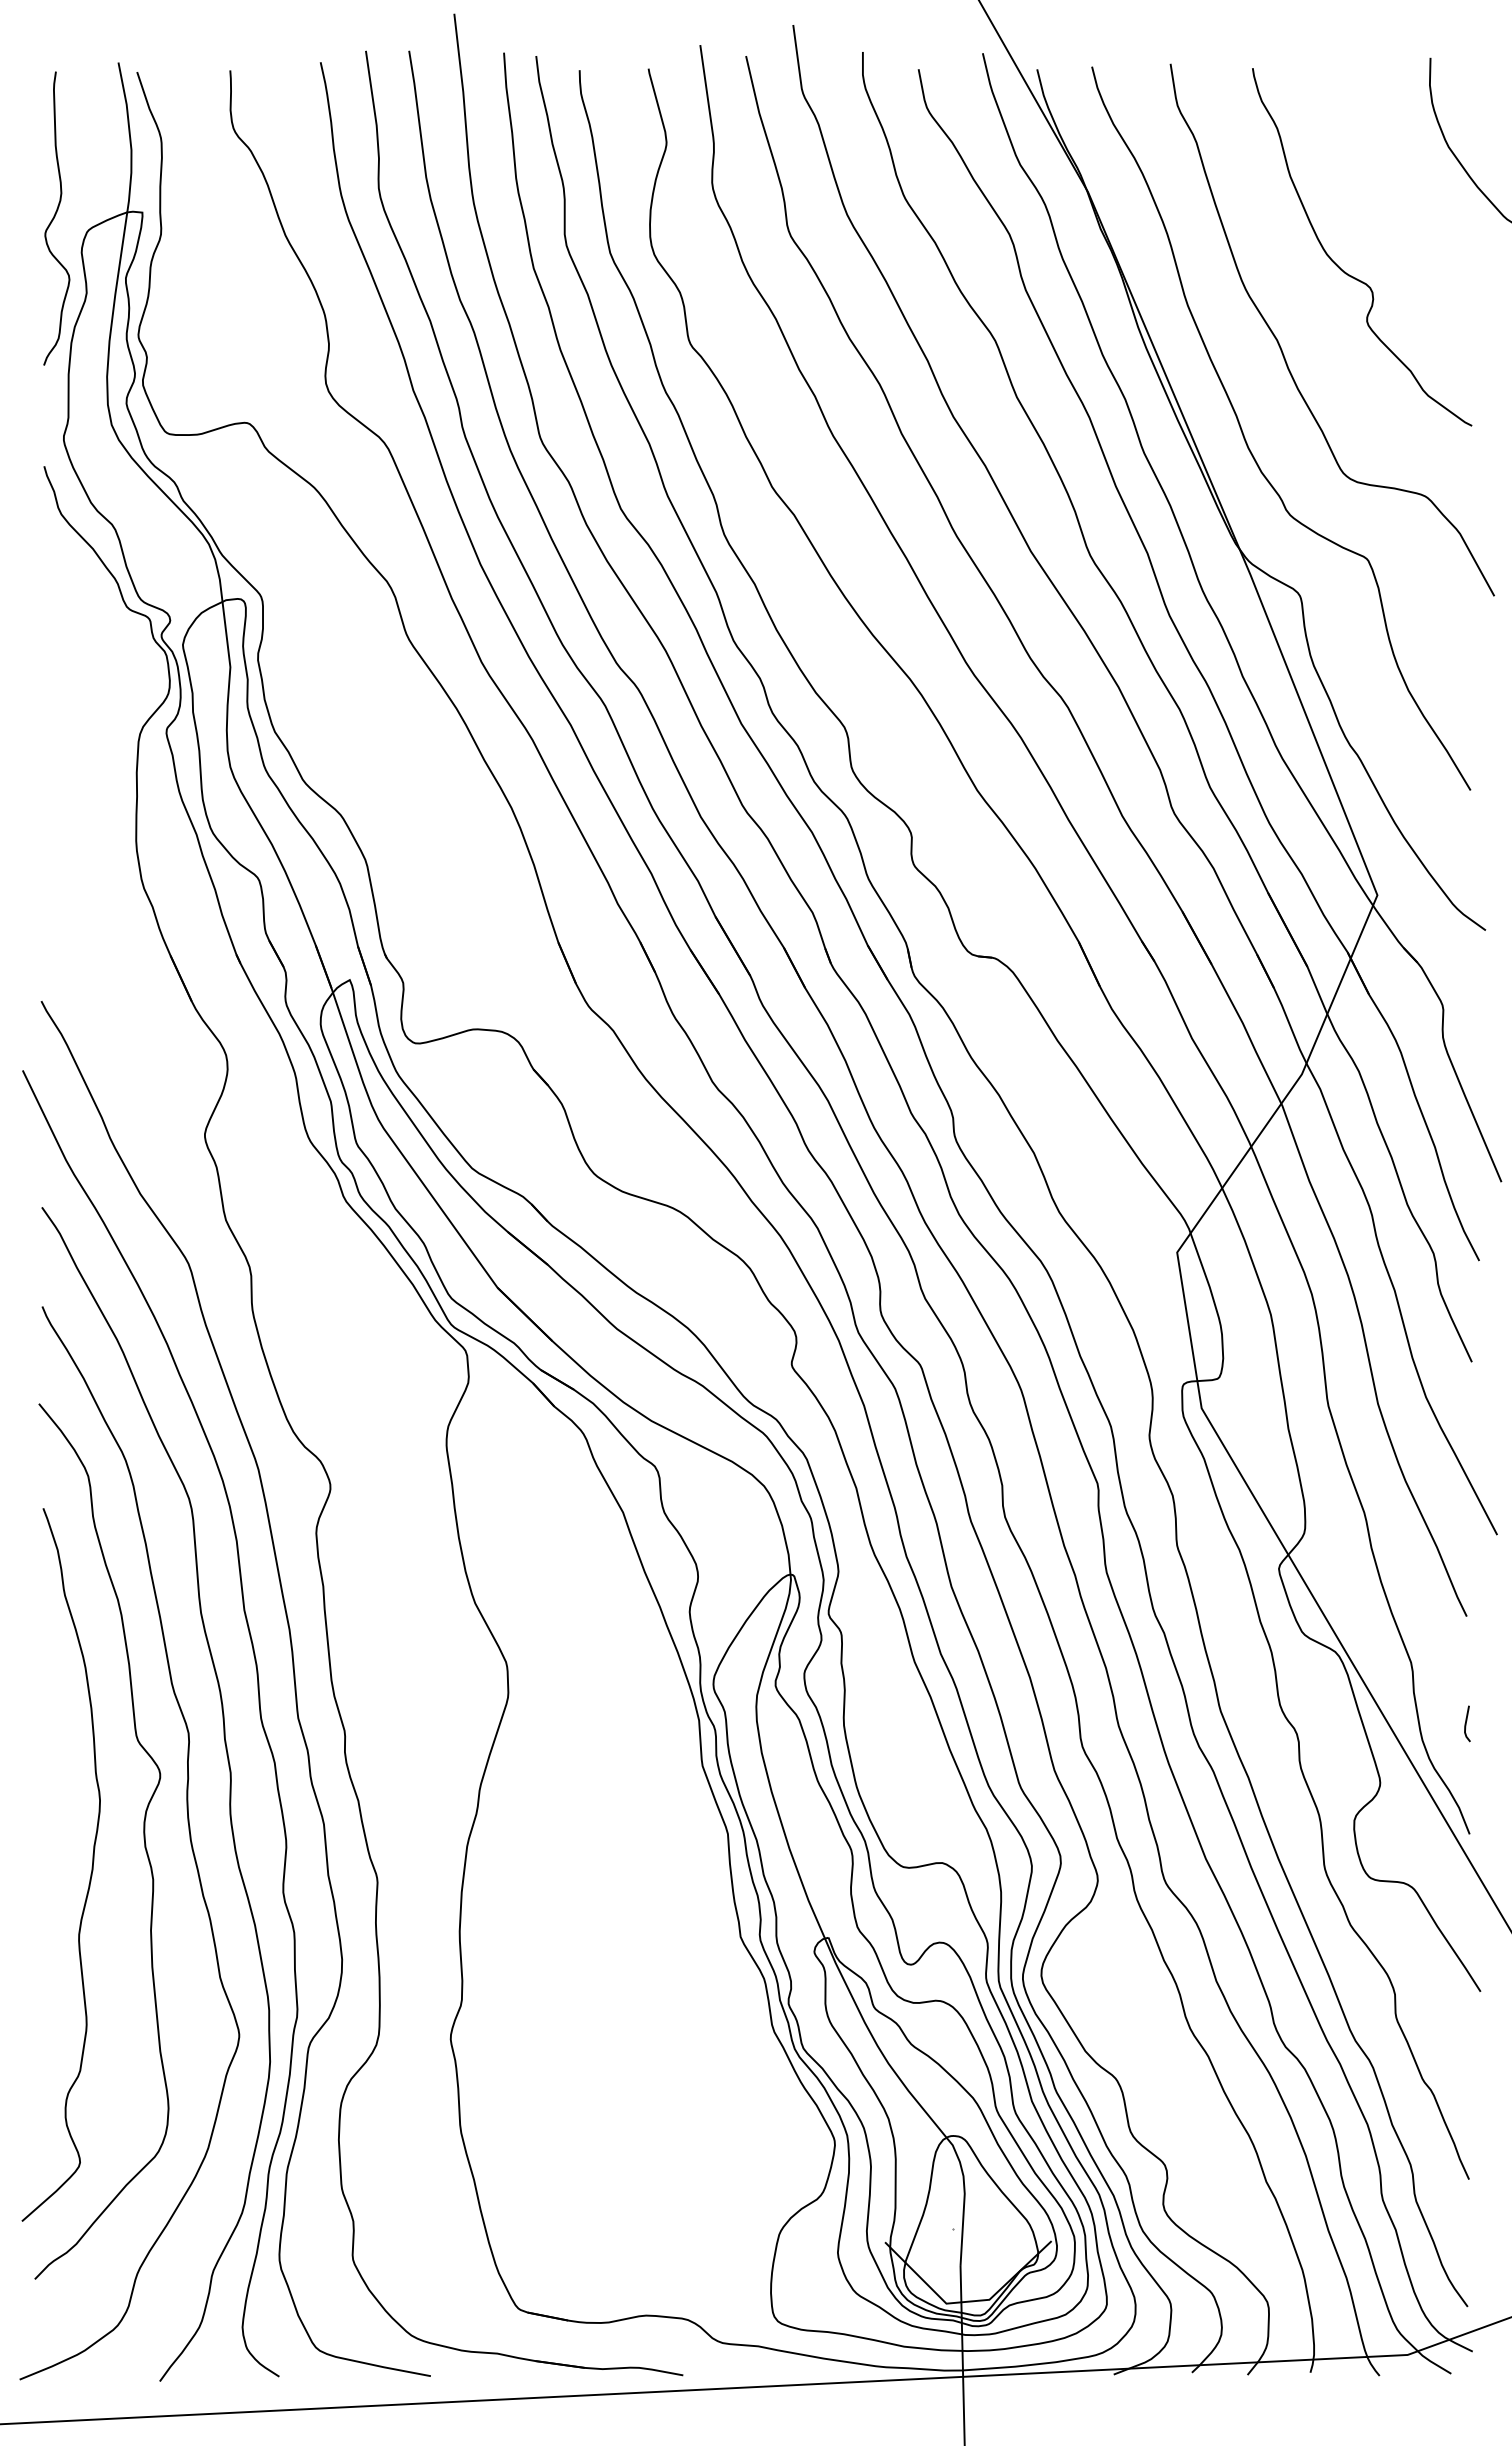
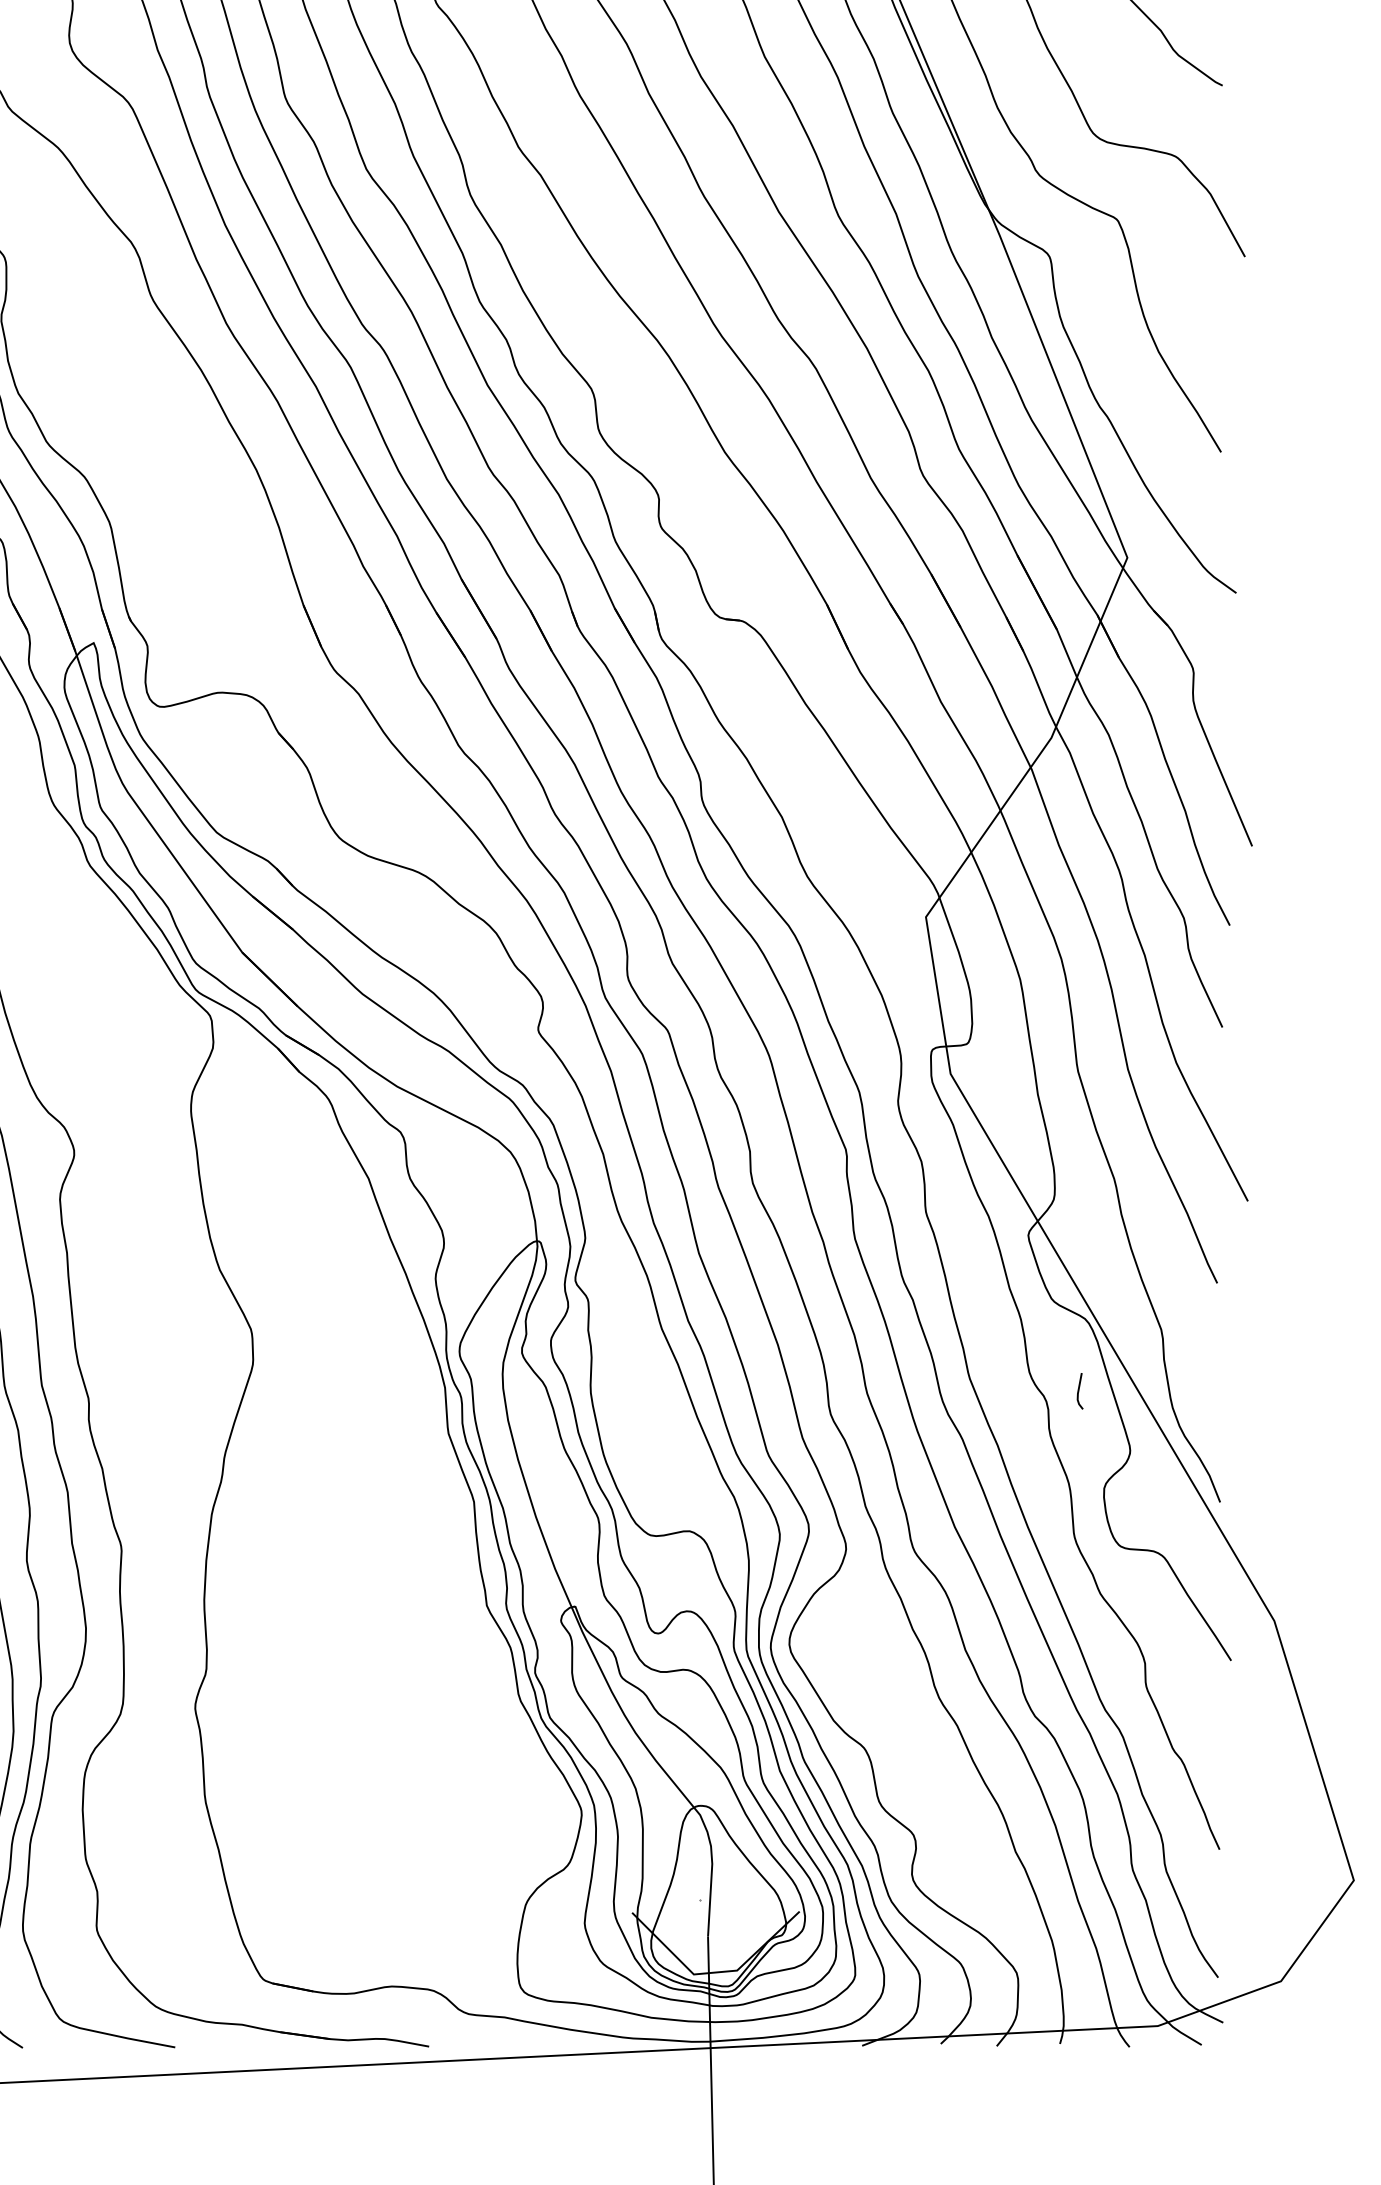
line: (1466, 1723) -> (1079, 1390), moved

